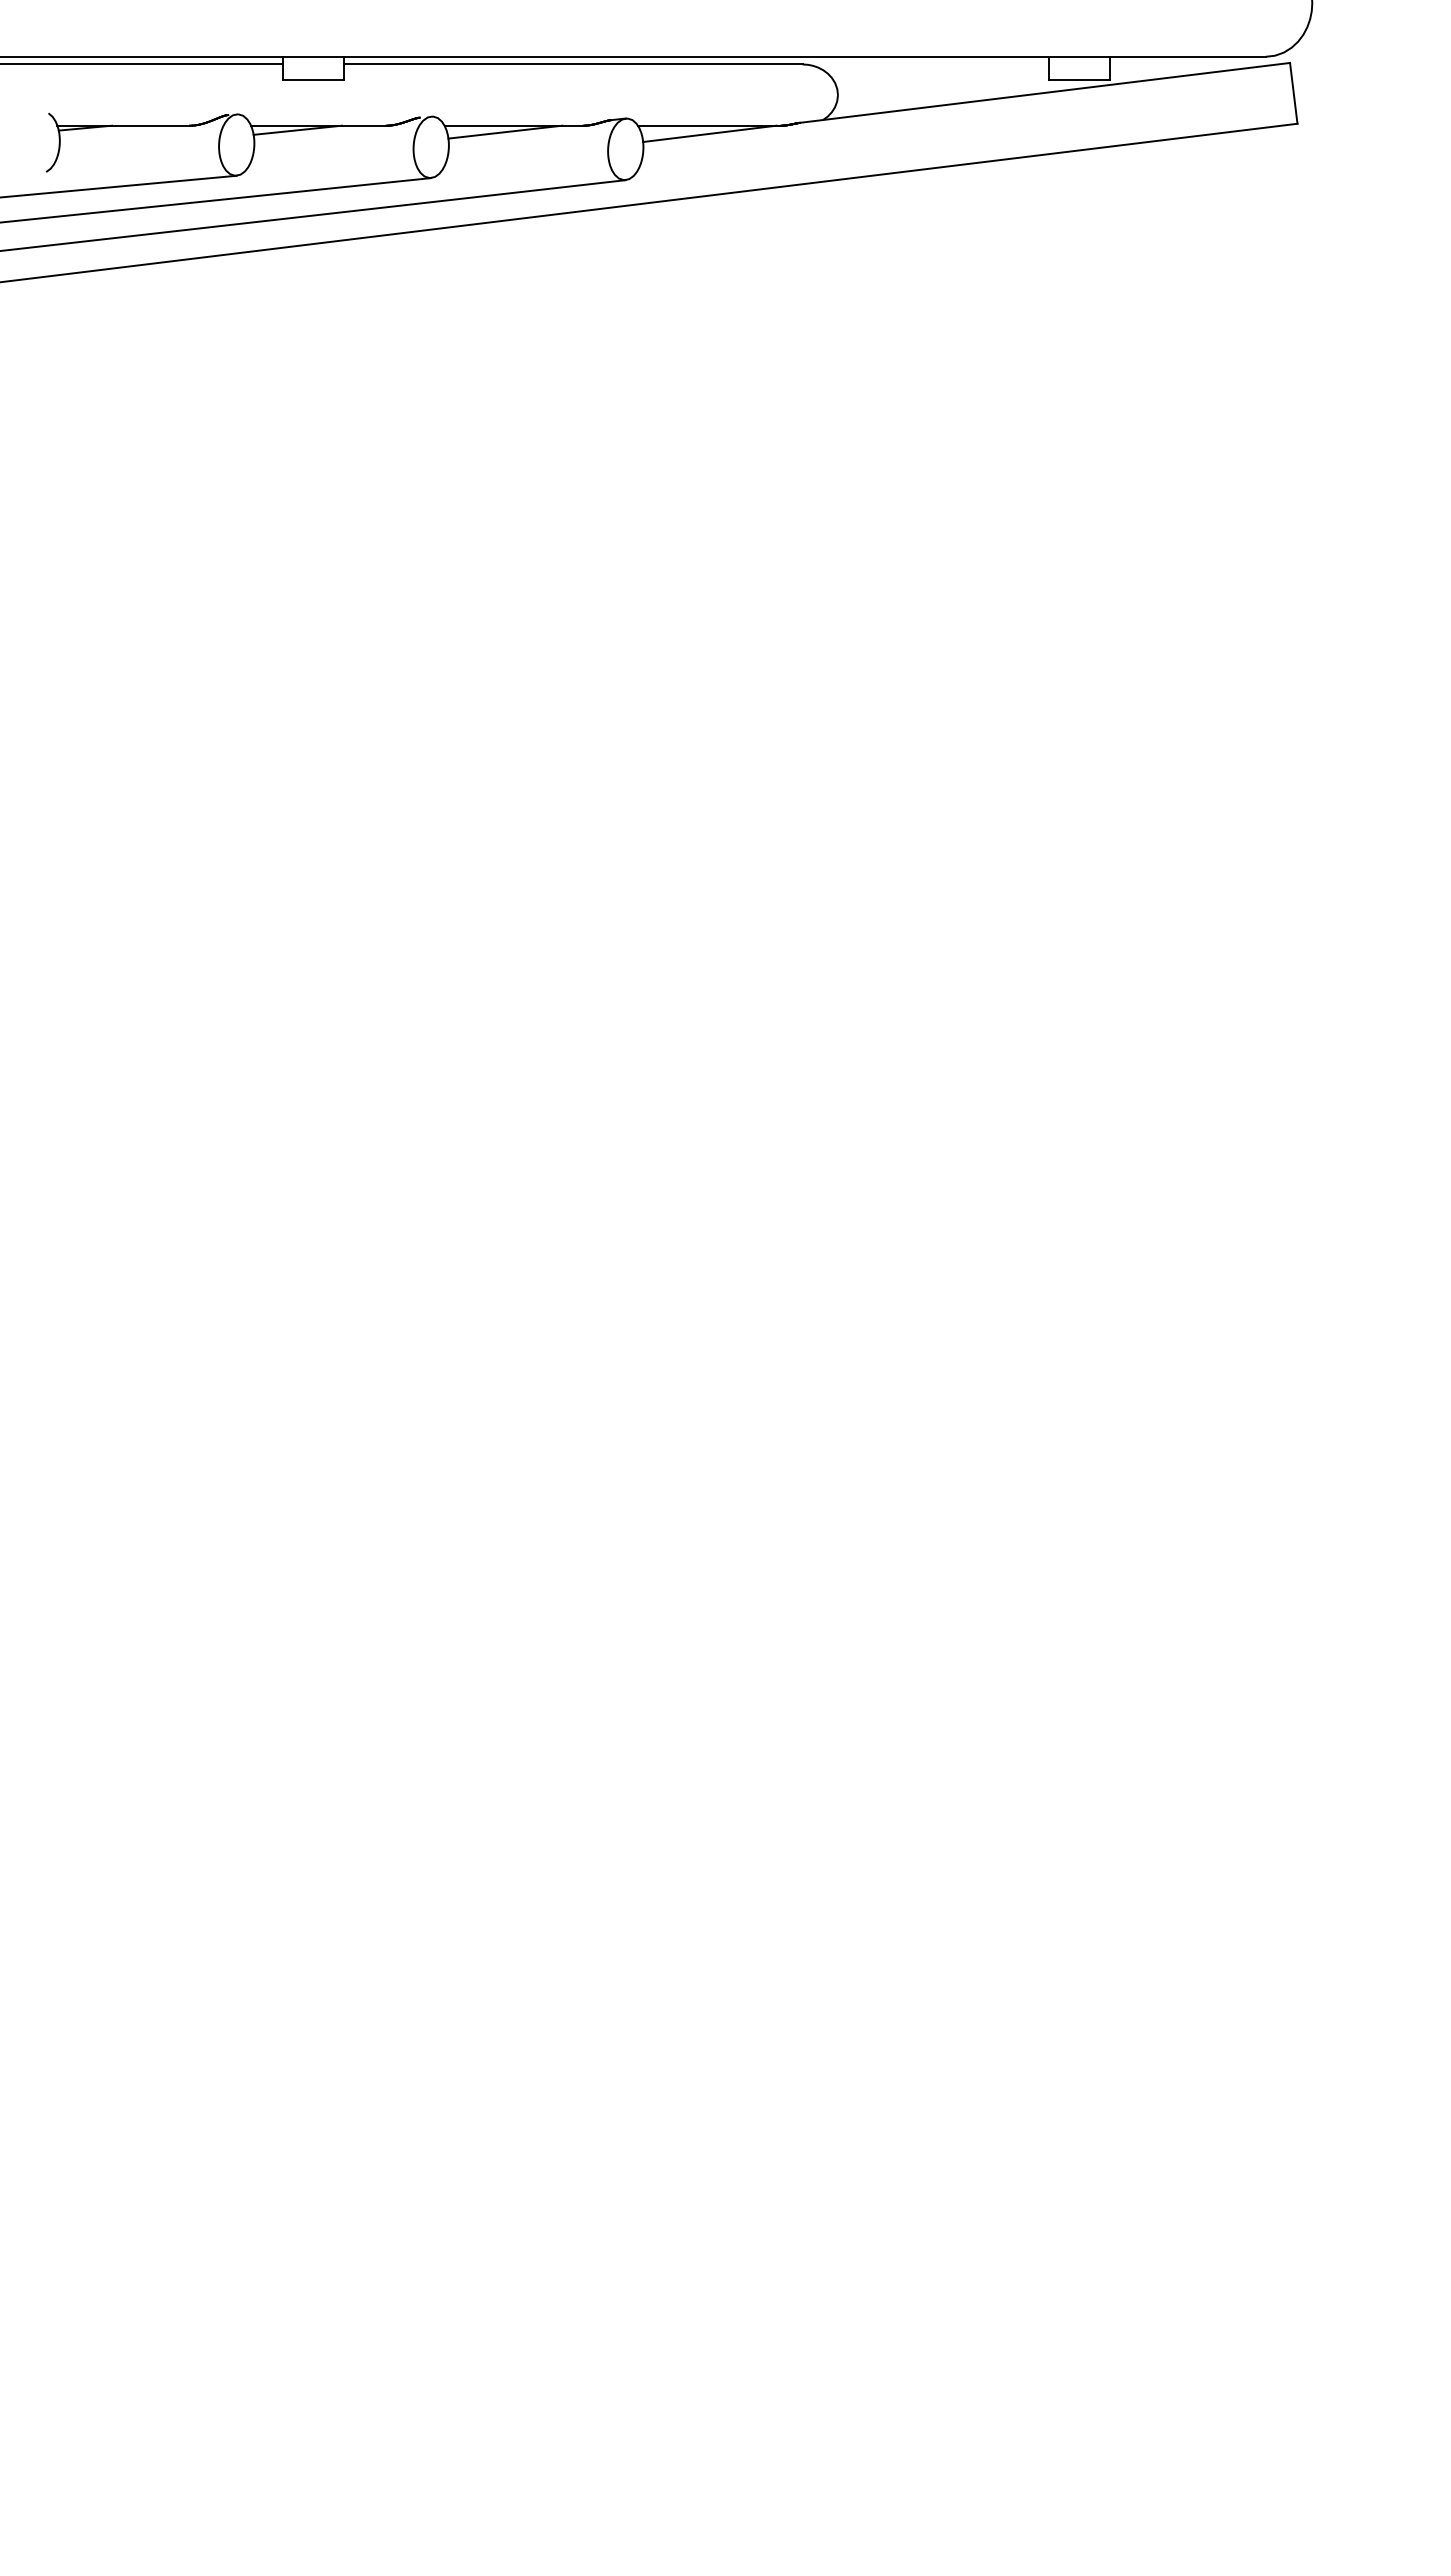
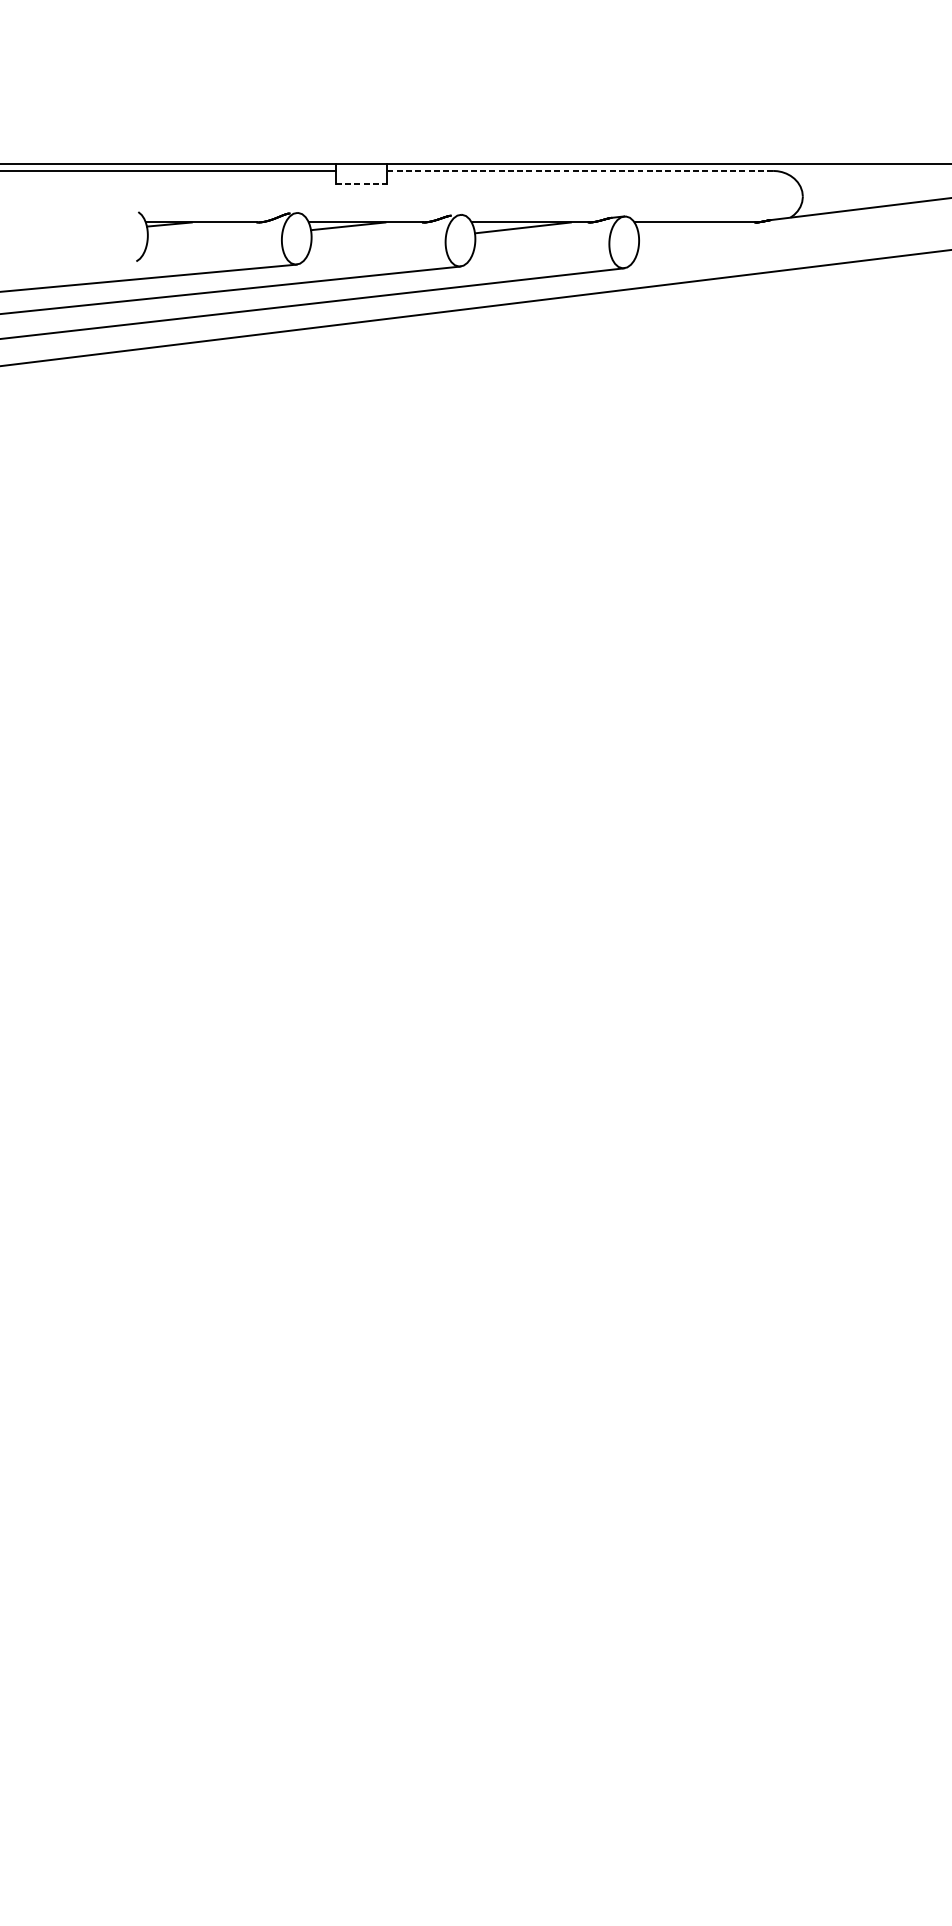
line: (573, 64) -> (580, 170), solid -> dashed
line: (313, 79) -> (361, 183), solid -> dashed
line: (709, 133) -> (694, 229), removed

